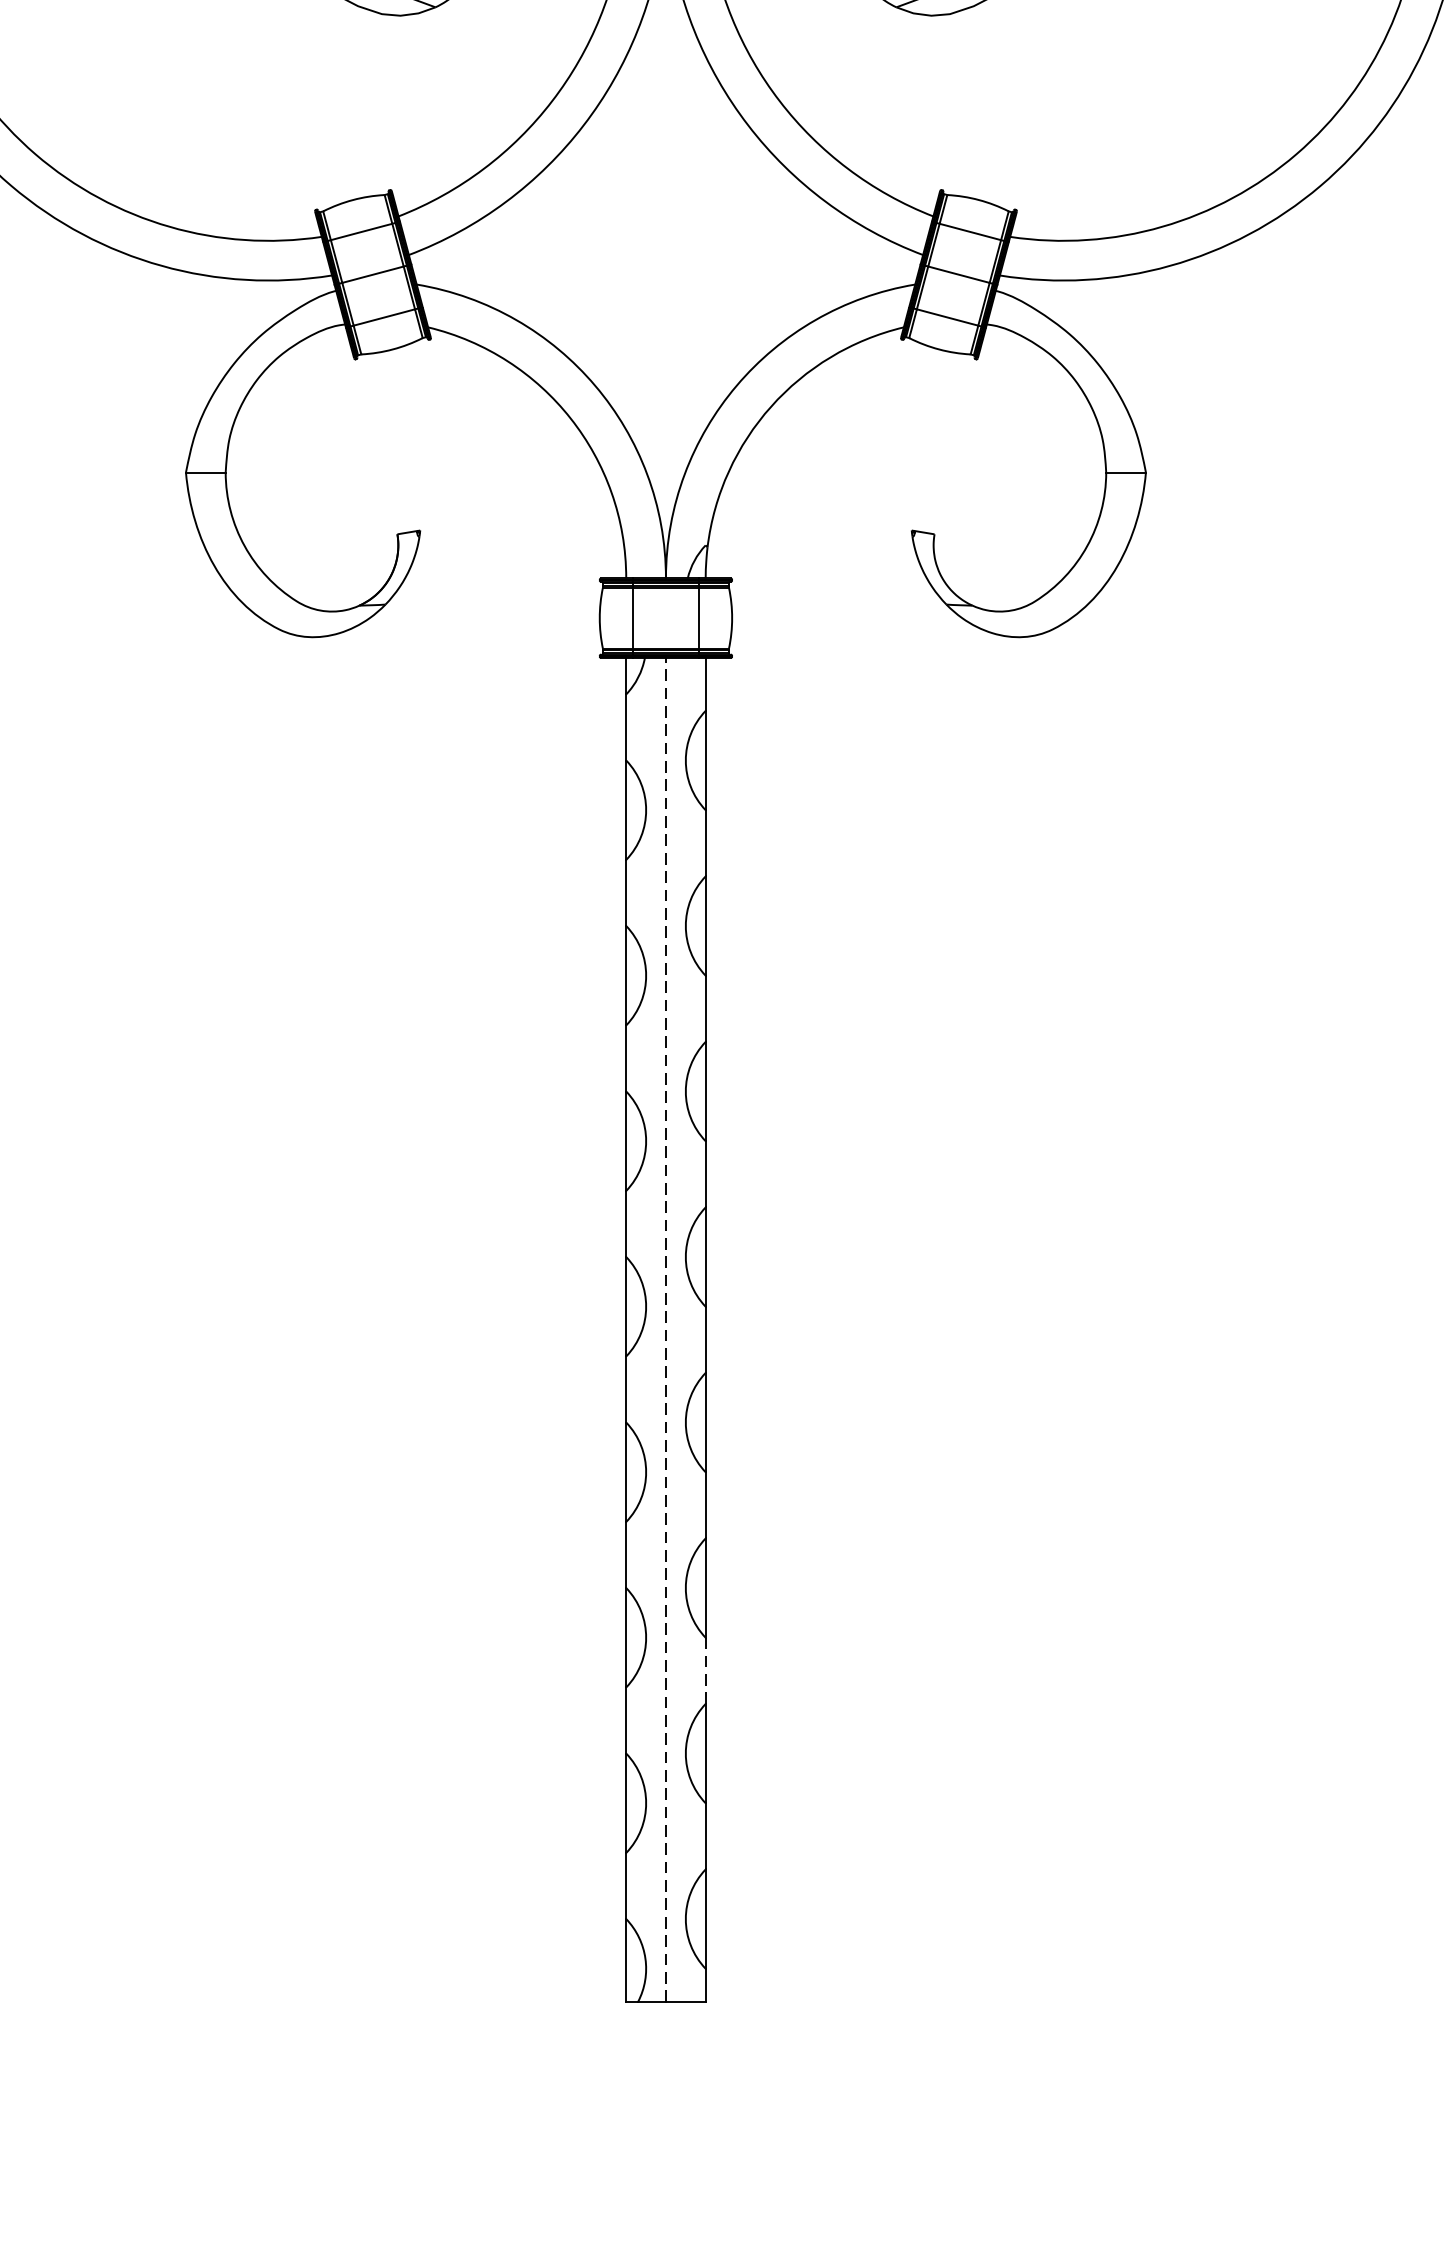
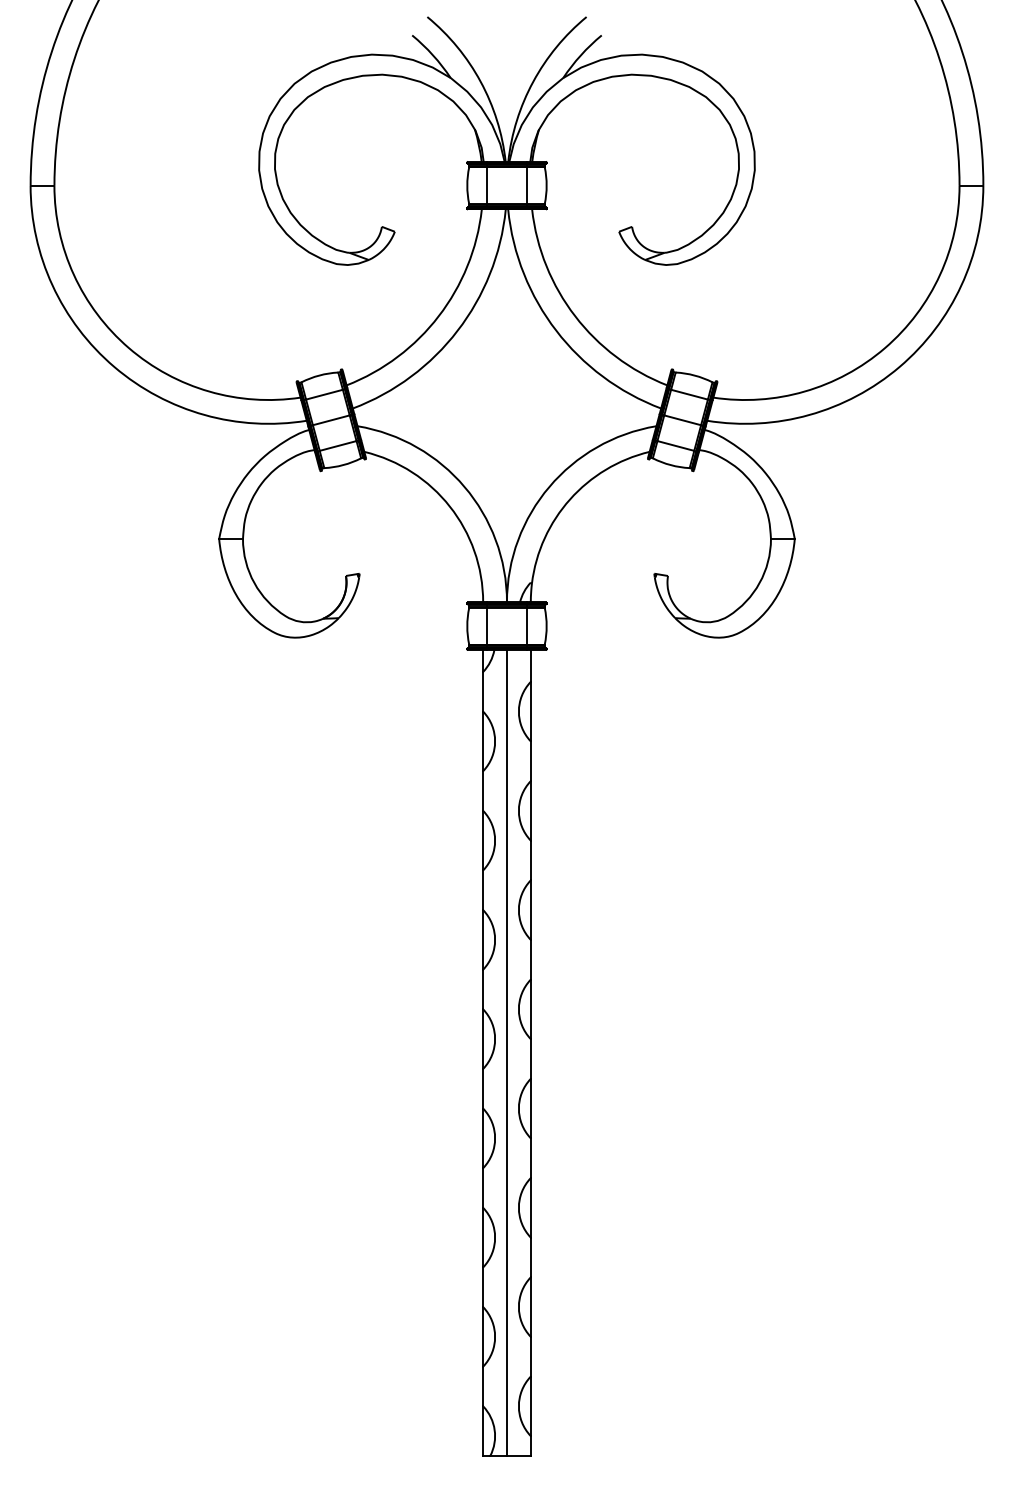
line: (665, 1330) -> (506, 1053), dashed -> solid
line: (705, 1670) -> (530, 1257), dashed -> solid

